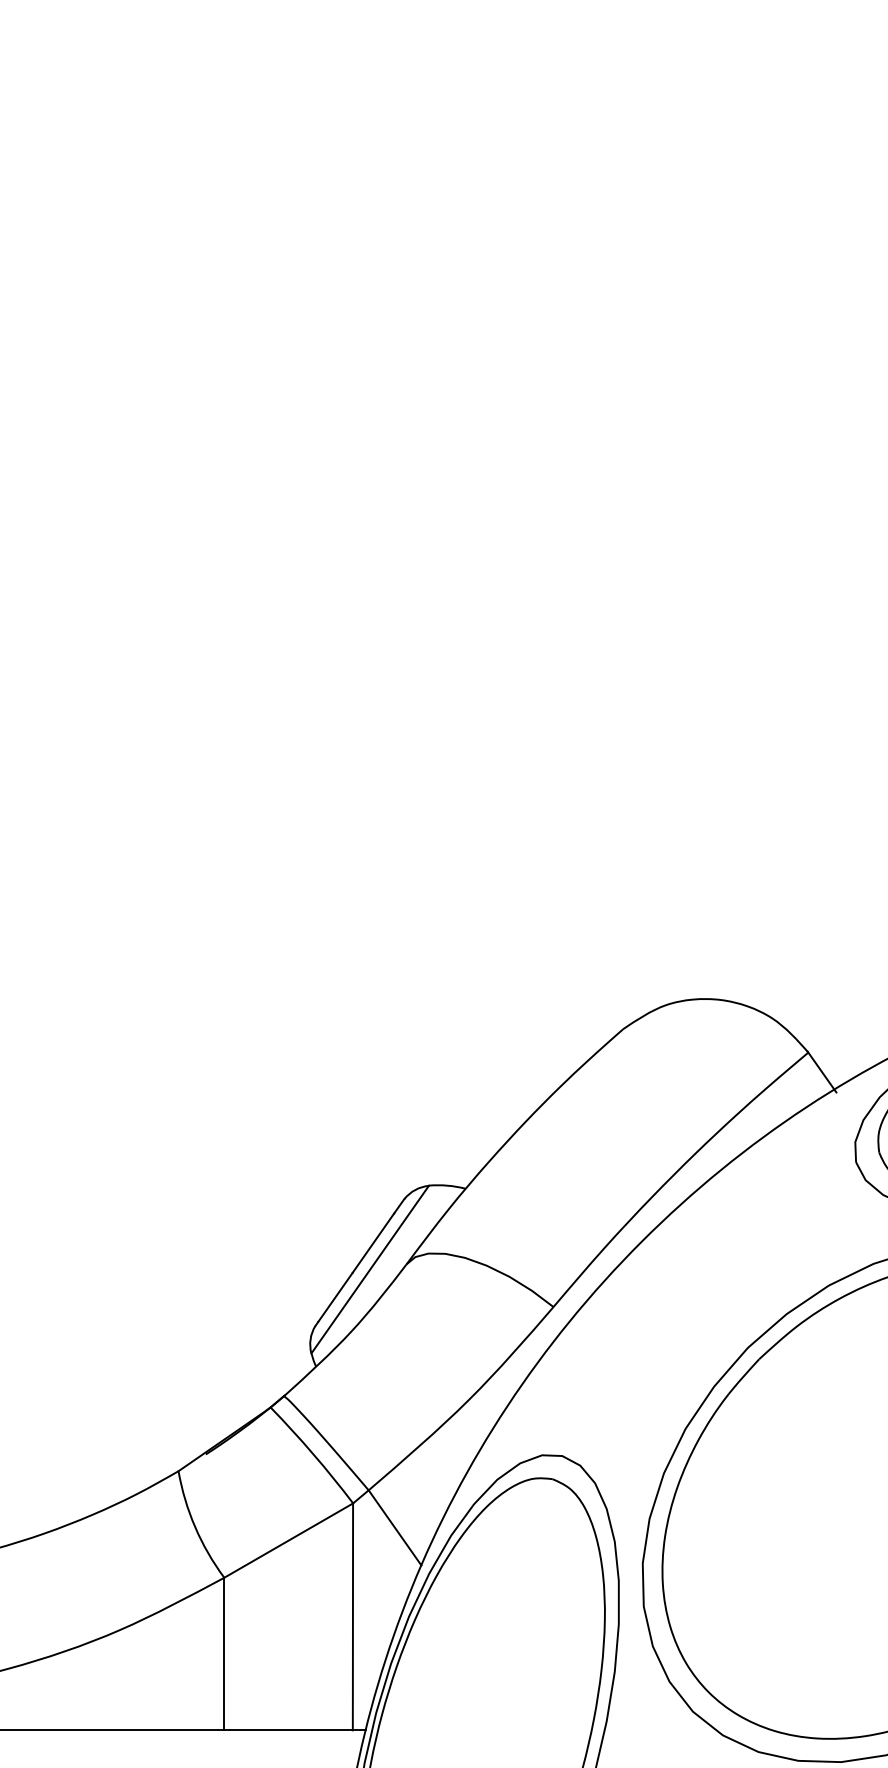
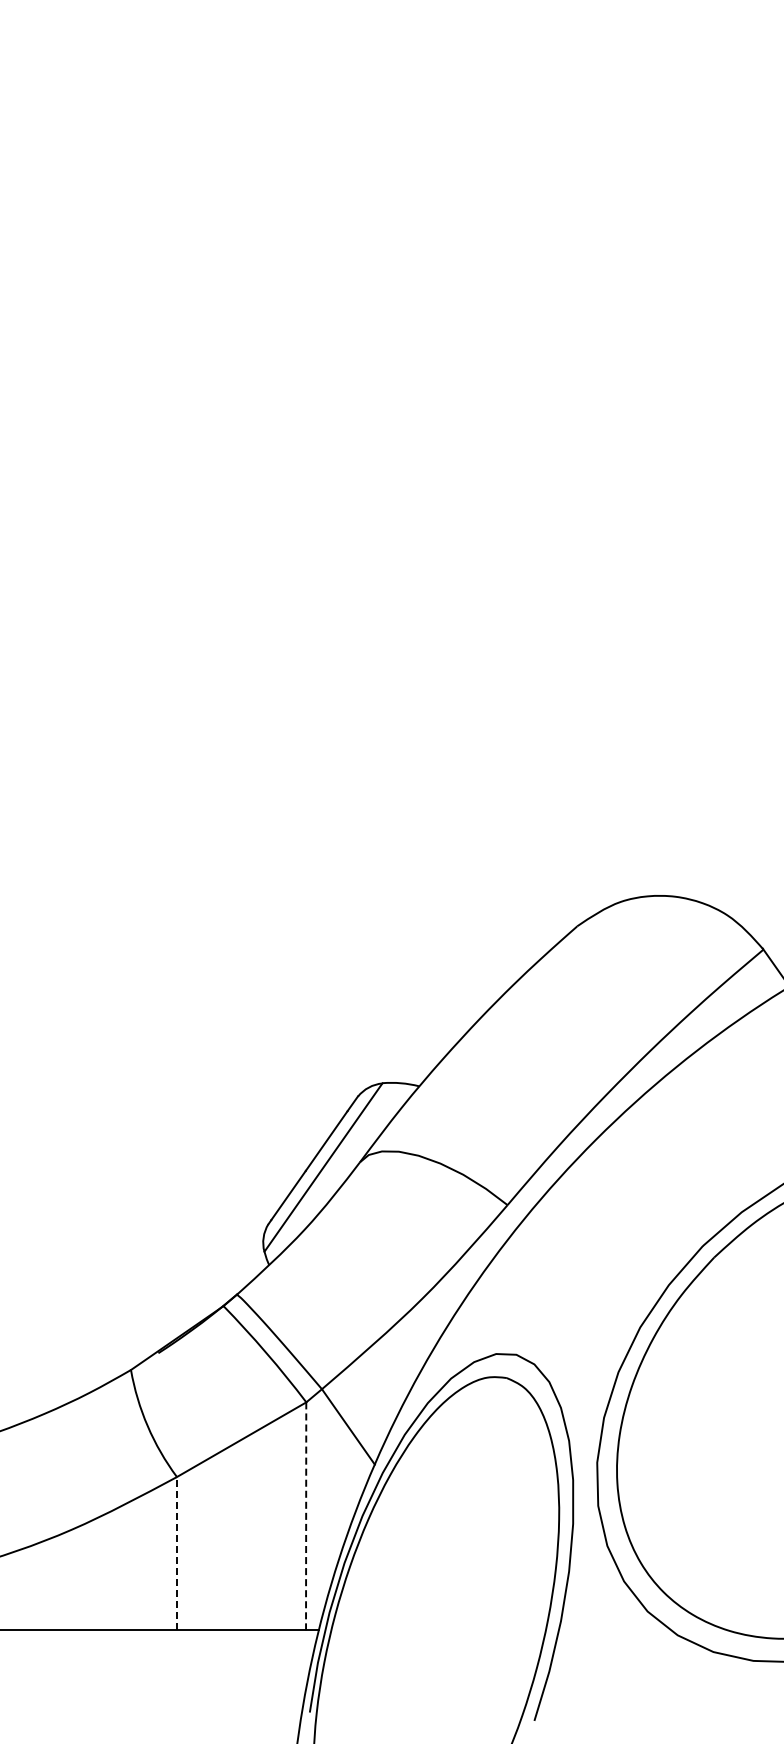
line: (352, 1617) -> (305, 1516), solid -> dashed
line: (224, 1653) -> (177, 1553), solid -> dashed

